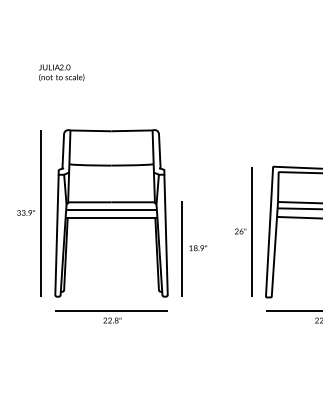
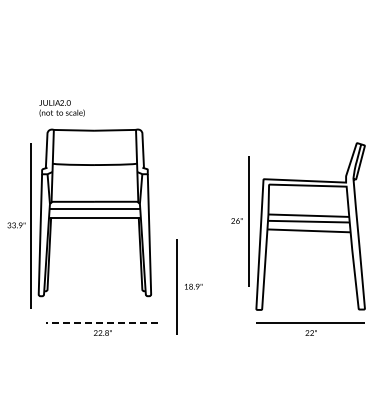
text: (61, 73) -> (61, 108), moved
part: (111, 213) -> (94, 212), moved
part: (244, 232) -> (240, 221), moved
part: (194, 248) -> (189, 286), moved
line: (111, 311) -> (101, 323), solid -> dashed

